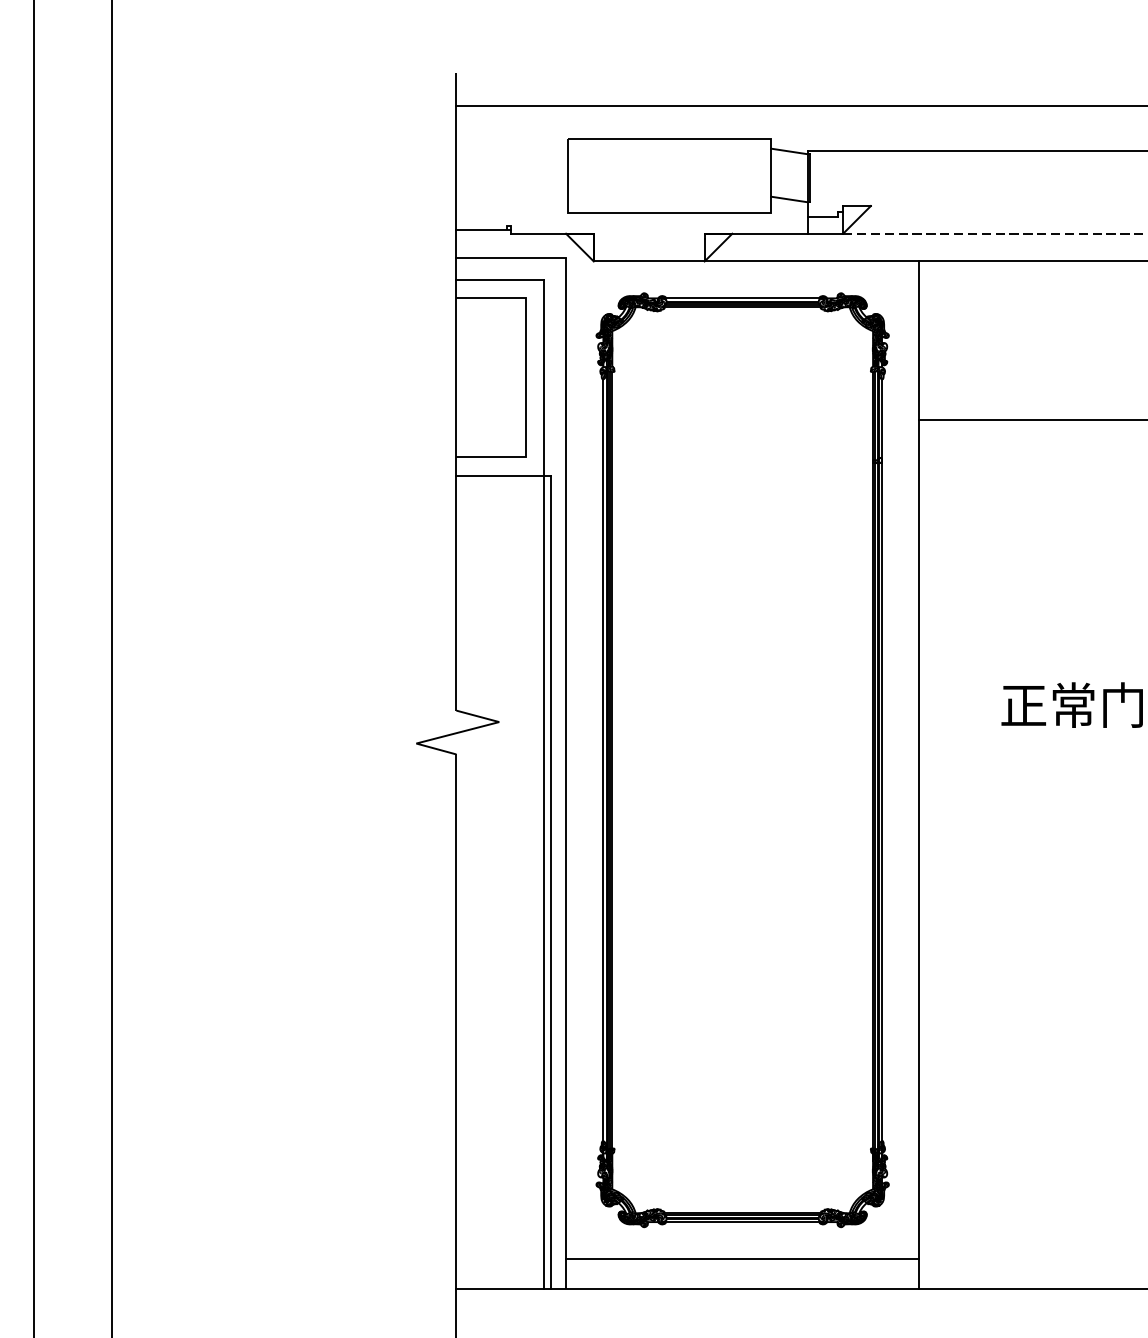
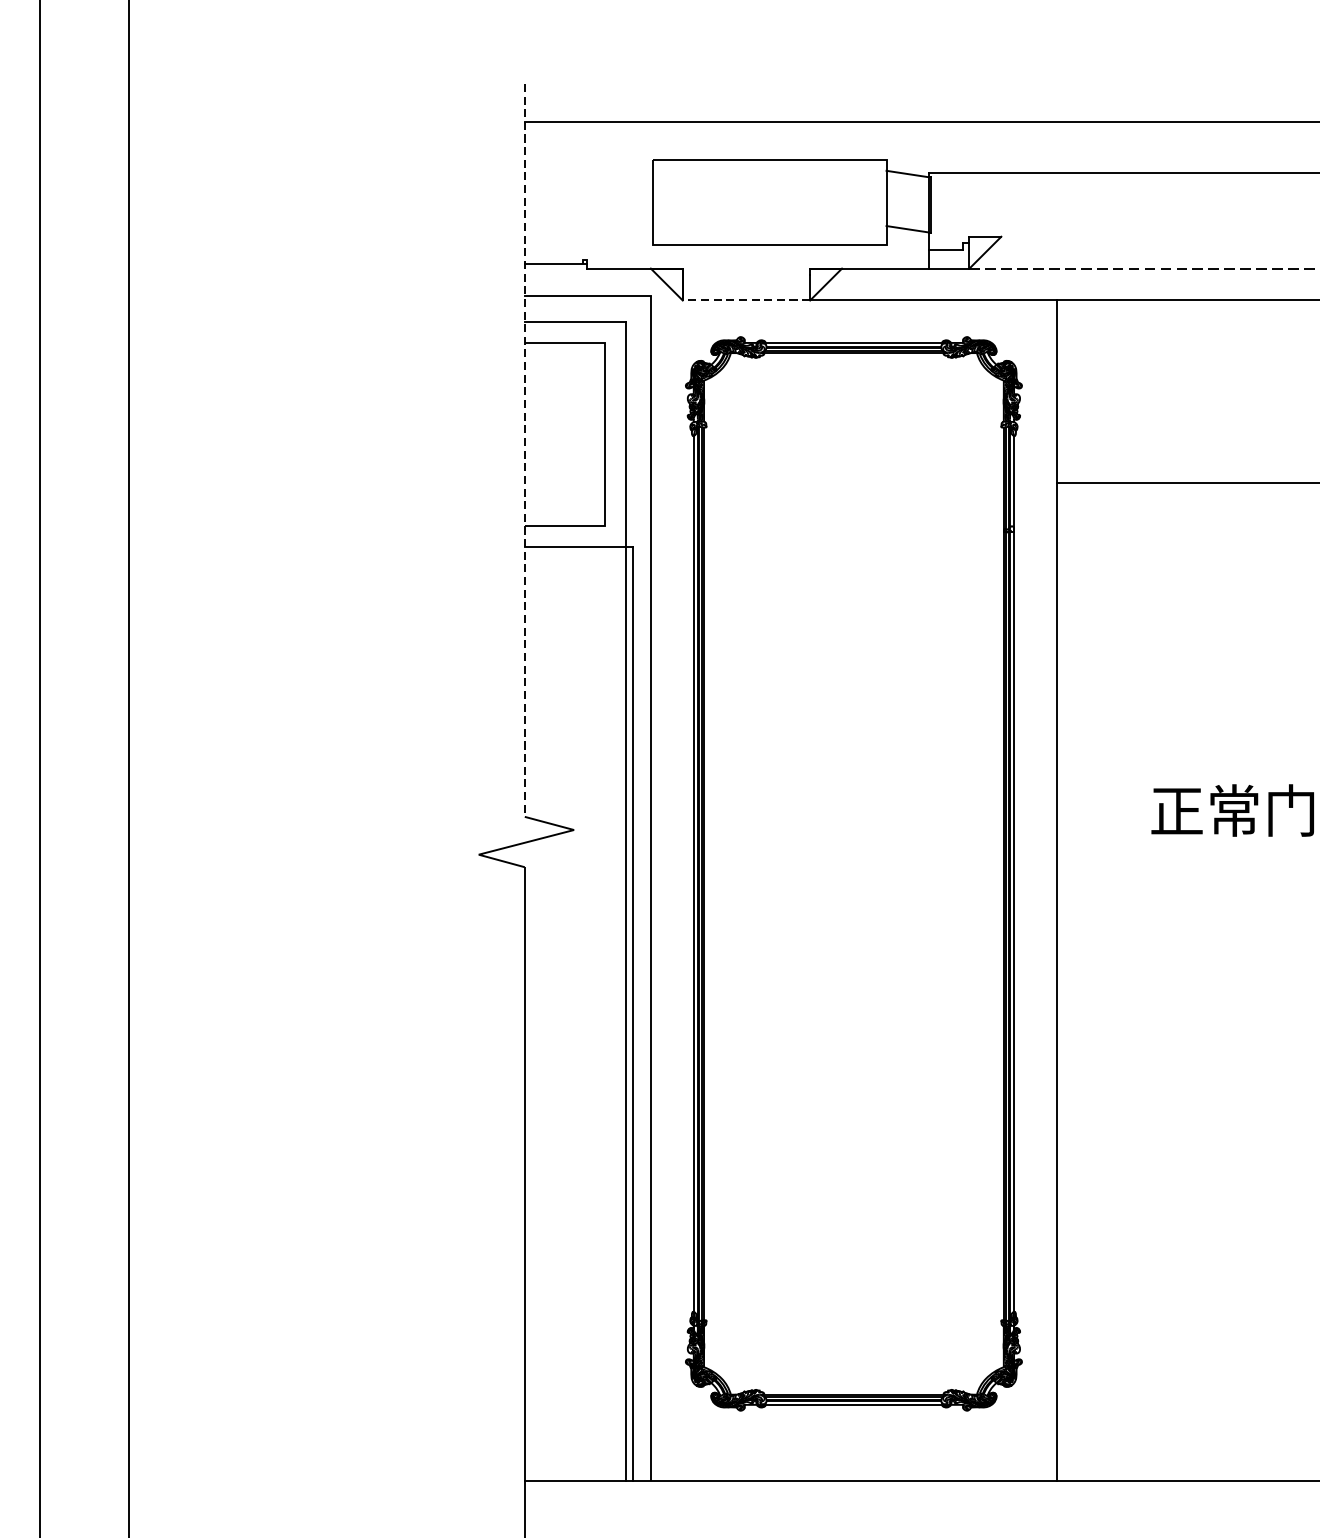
line: (648, 261) -> (745, 300), solid -> dashed
line: (456, 391) -> (524, 449), solid -> dashed
line: (742, 1259) -> (853, 1447), removed

